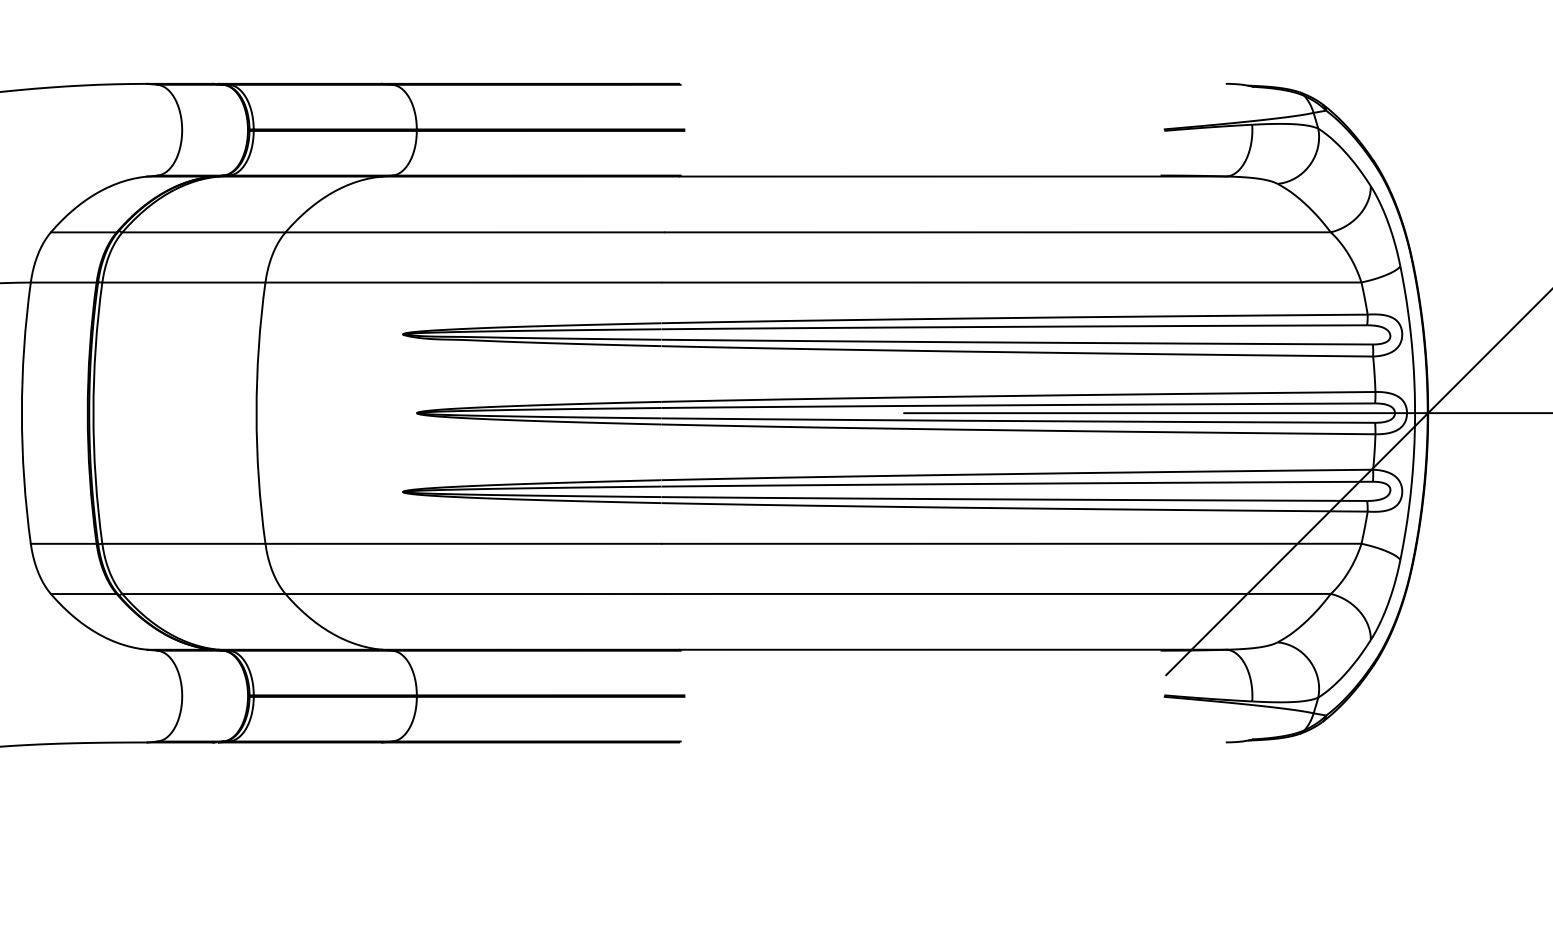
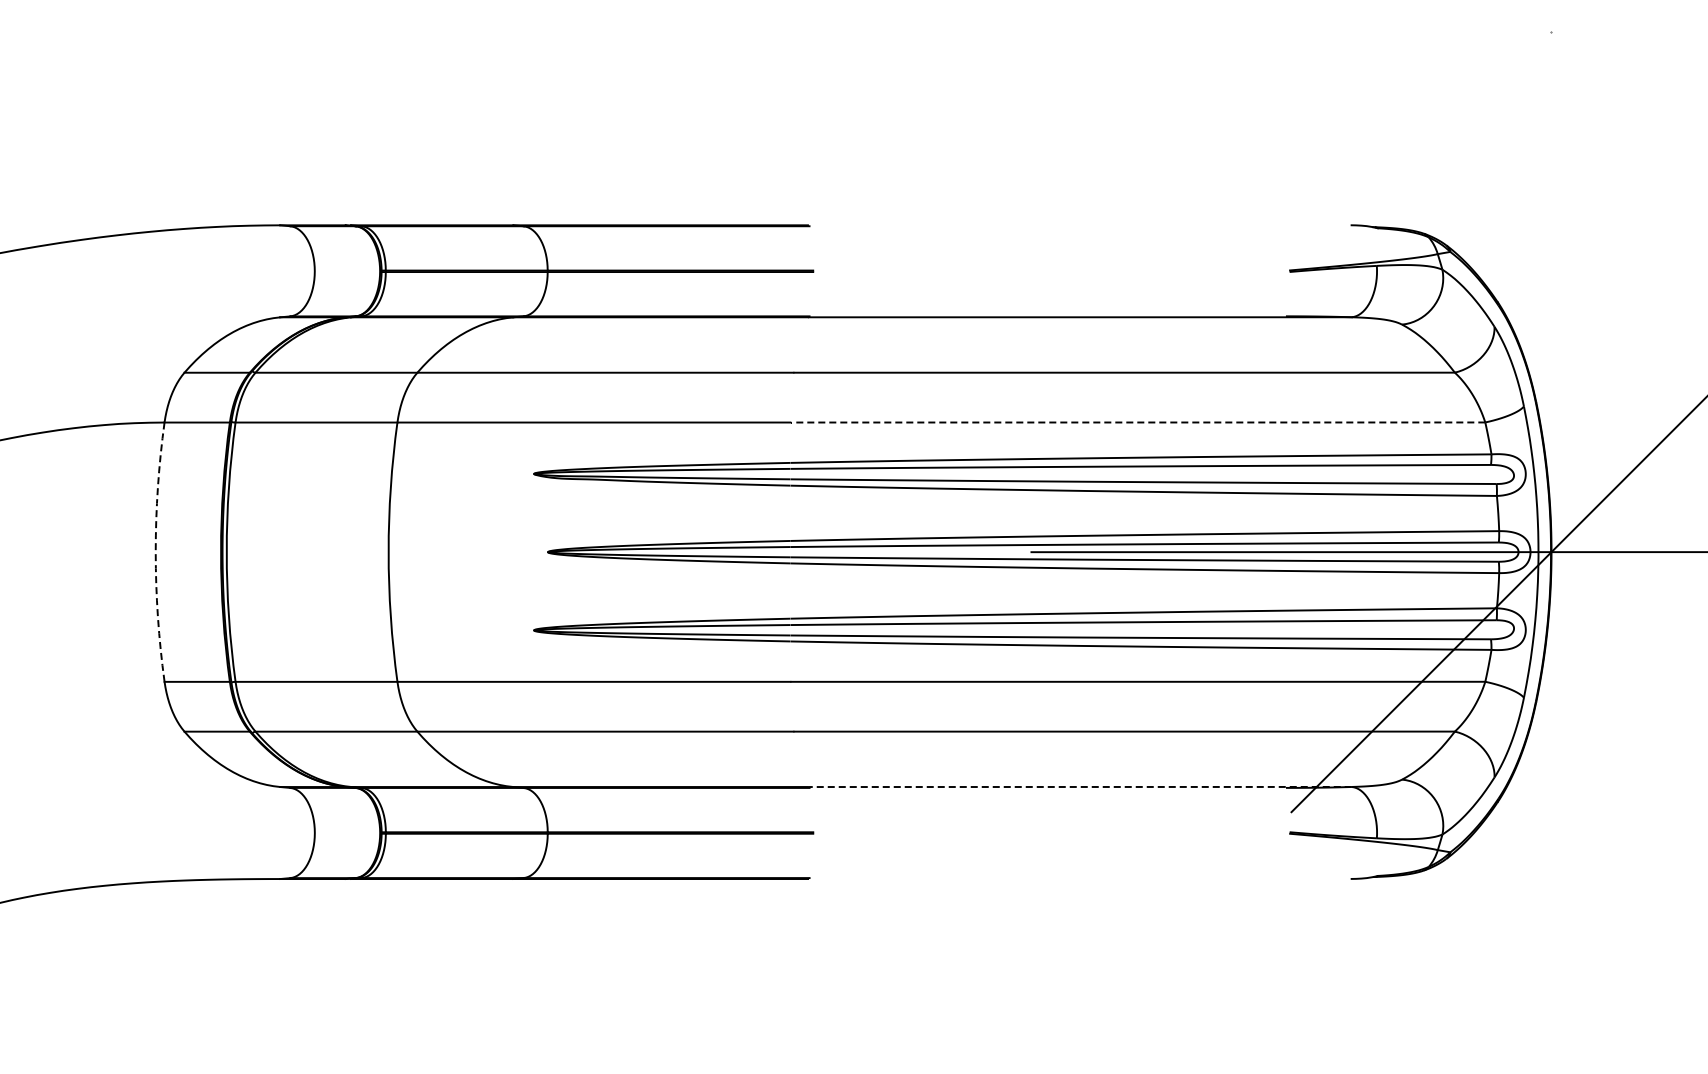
line: (1012, 282) -> (1138, 422), solid -> dashed
arc: (21, 413) -> (155, 552), solid -> dashed
line: (952, 649) -> (1079, 786), solid -> dashed

